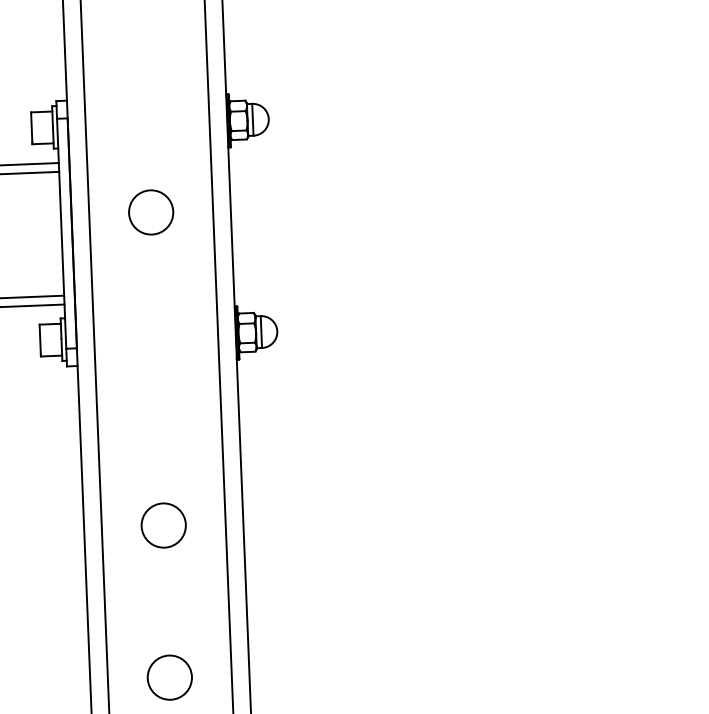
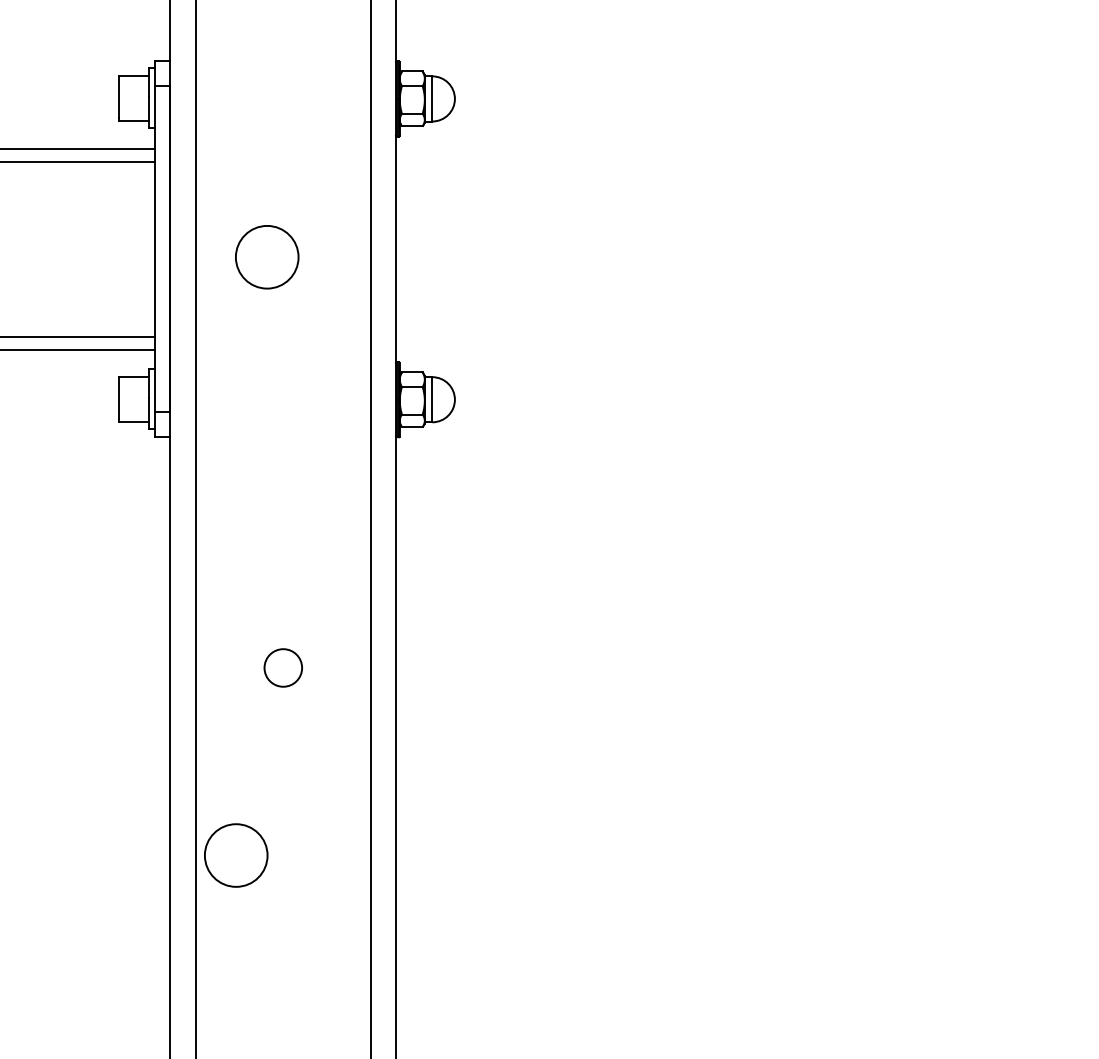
circle: (151, 212) -> (267, 257), moved
circle: (163, 525) -> (283, 667), size x0.6
circle: (170, 677) -> (236, 855), moved

